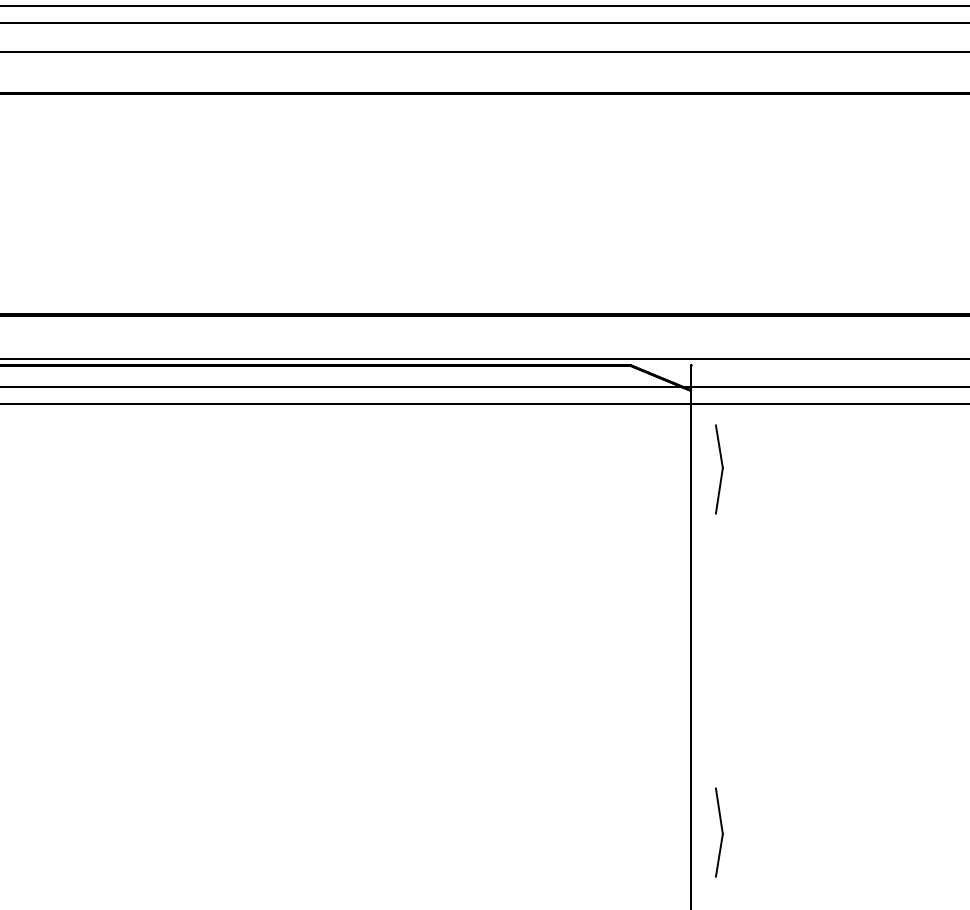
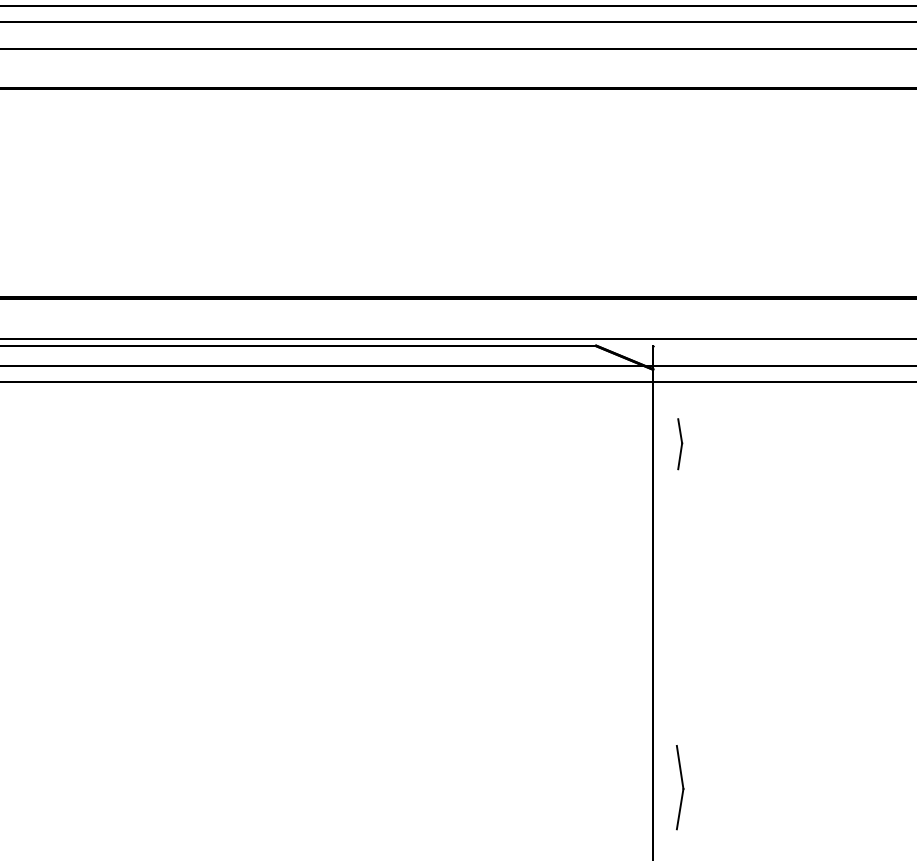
part: (719, 469) -> (680, 444), size x0.6

